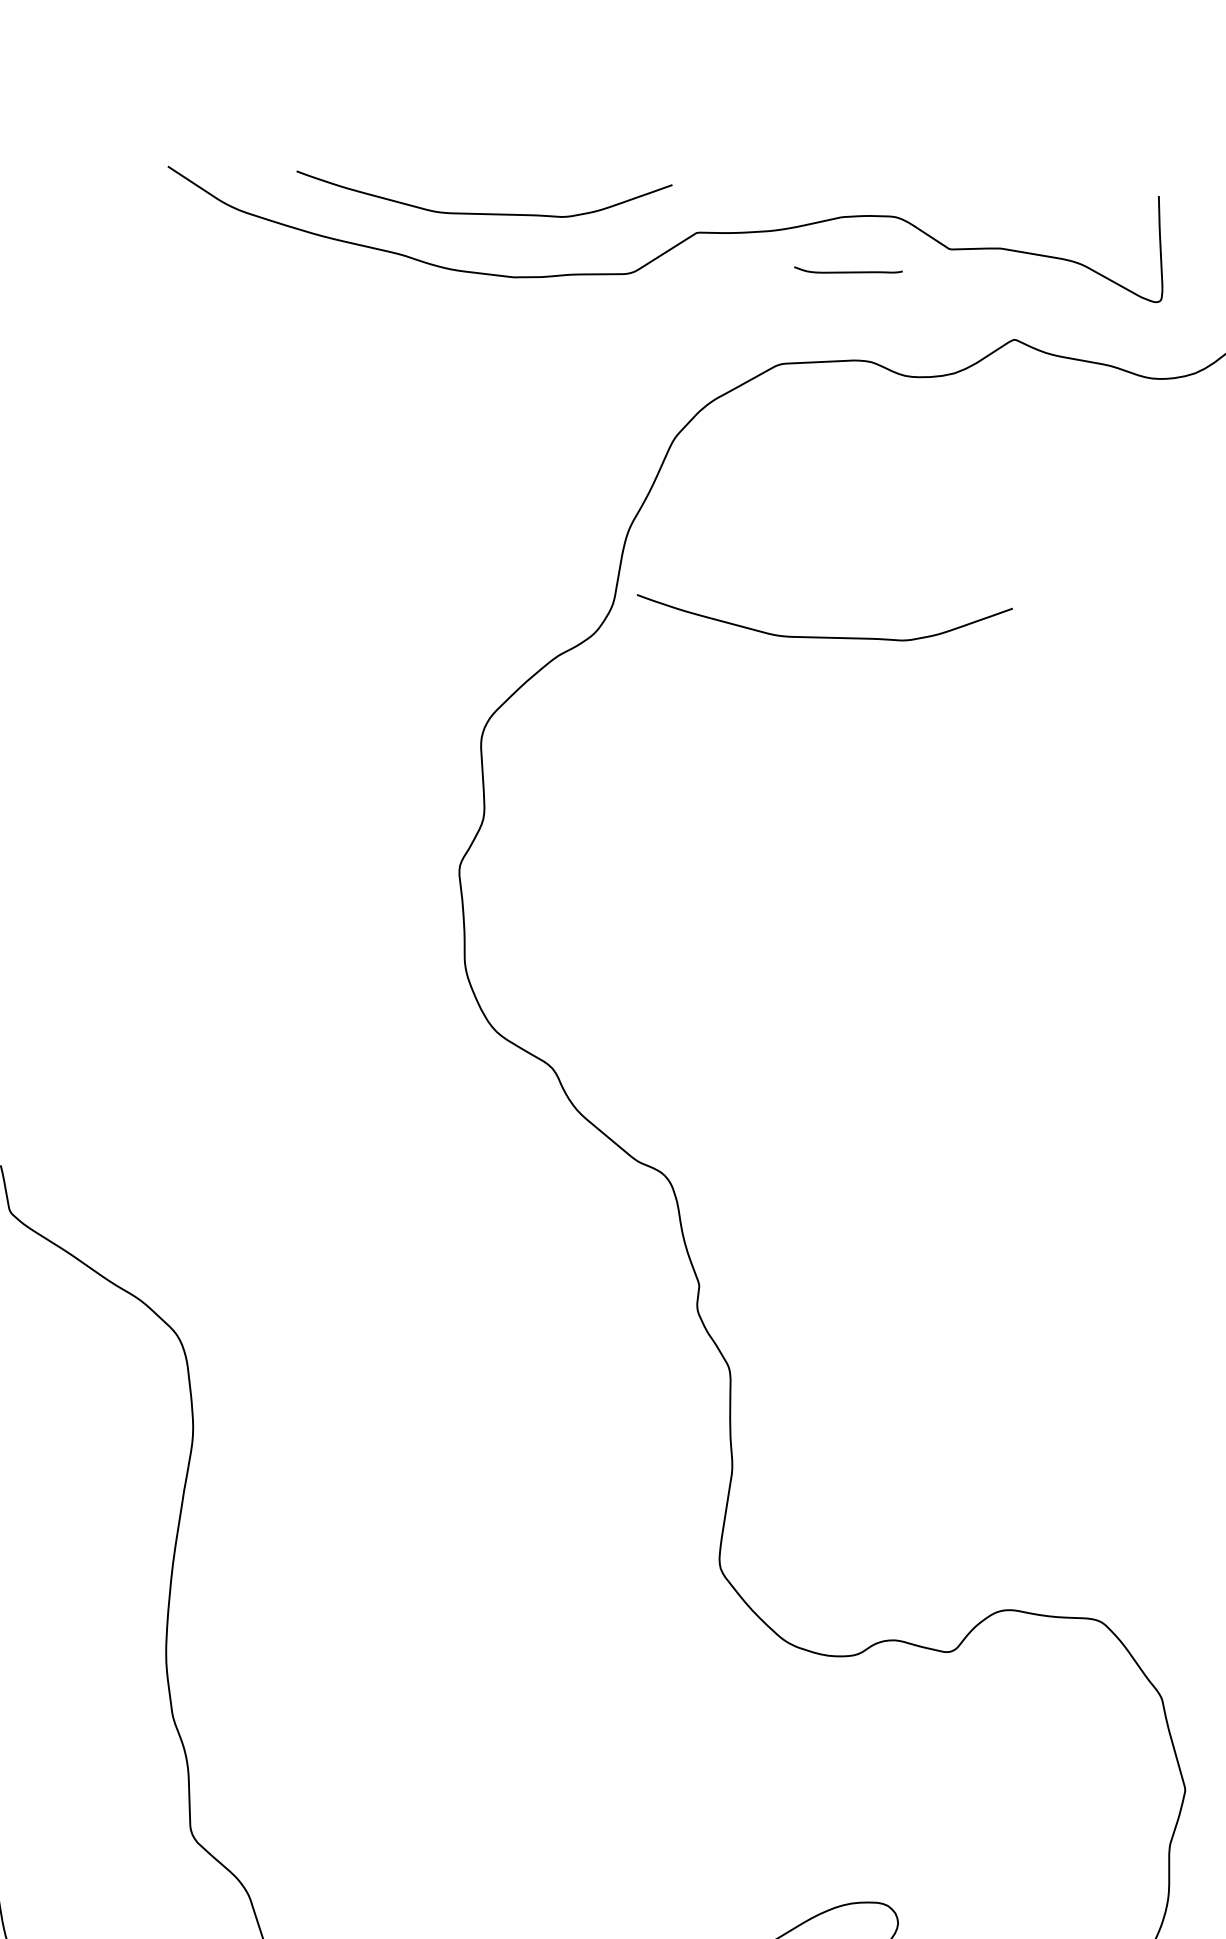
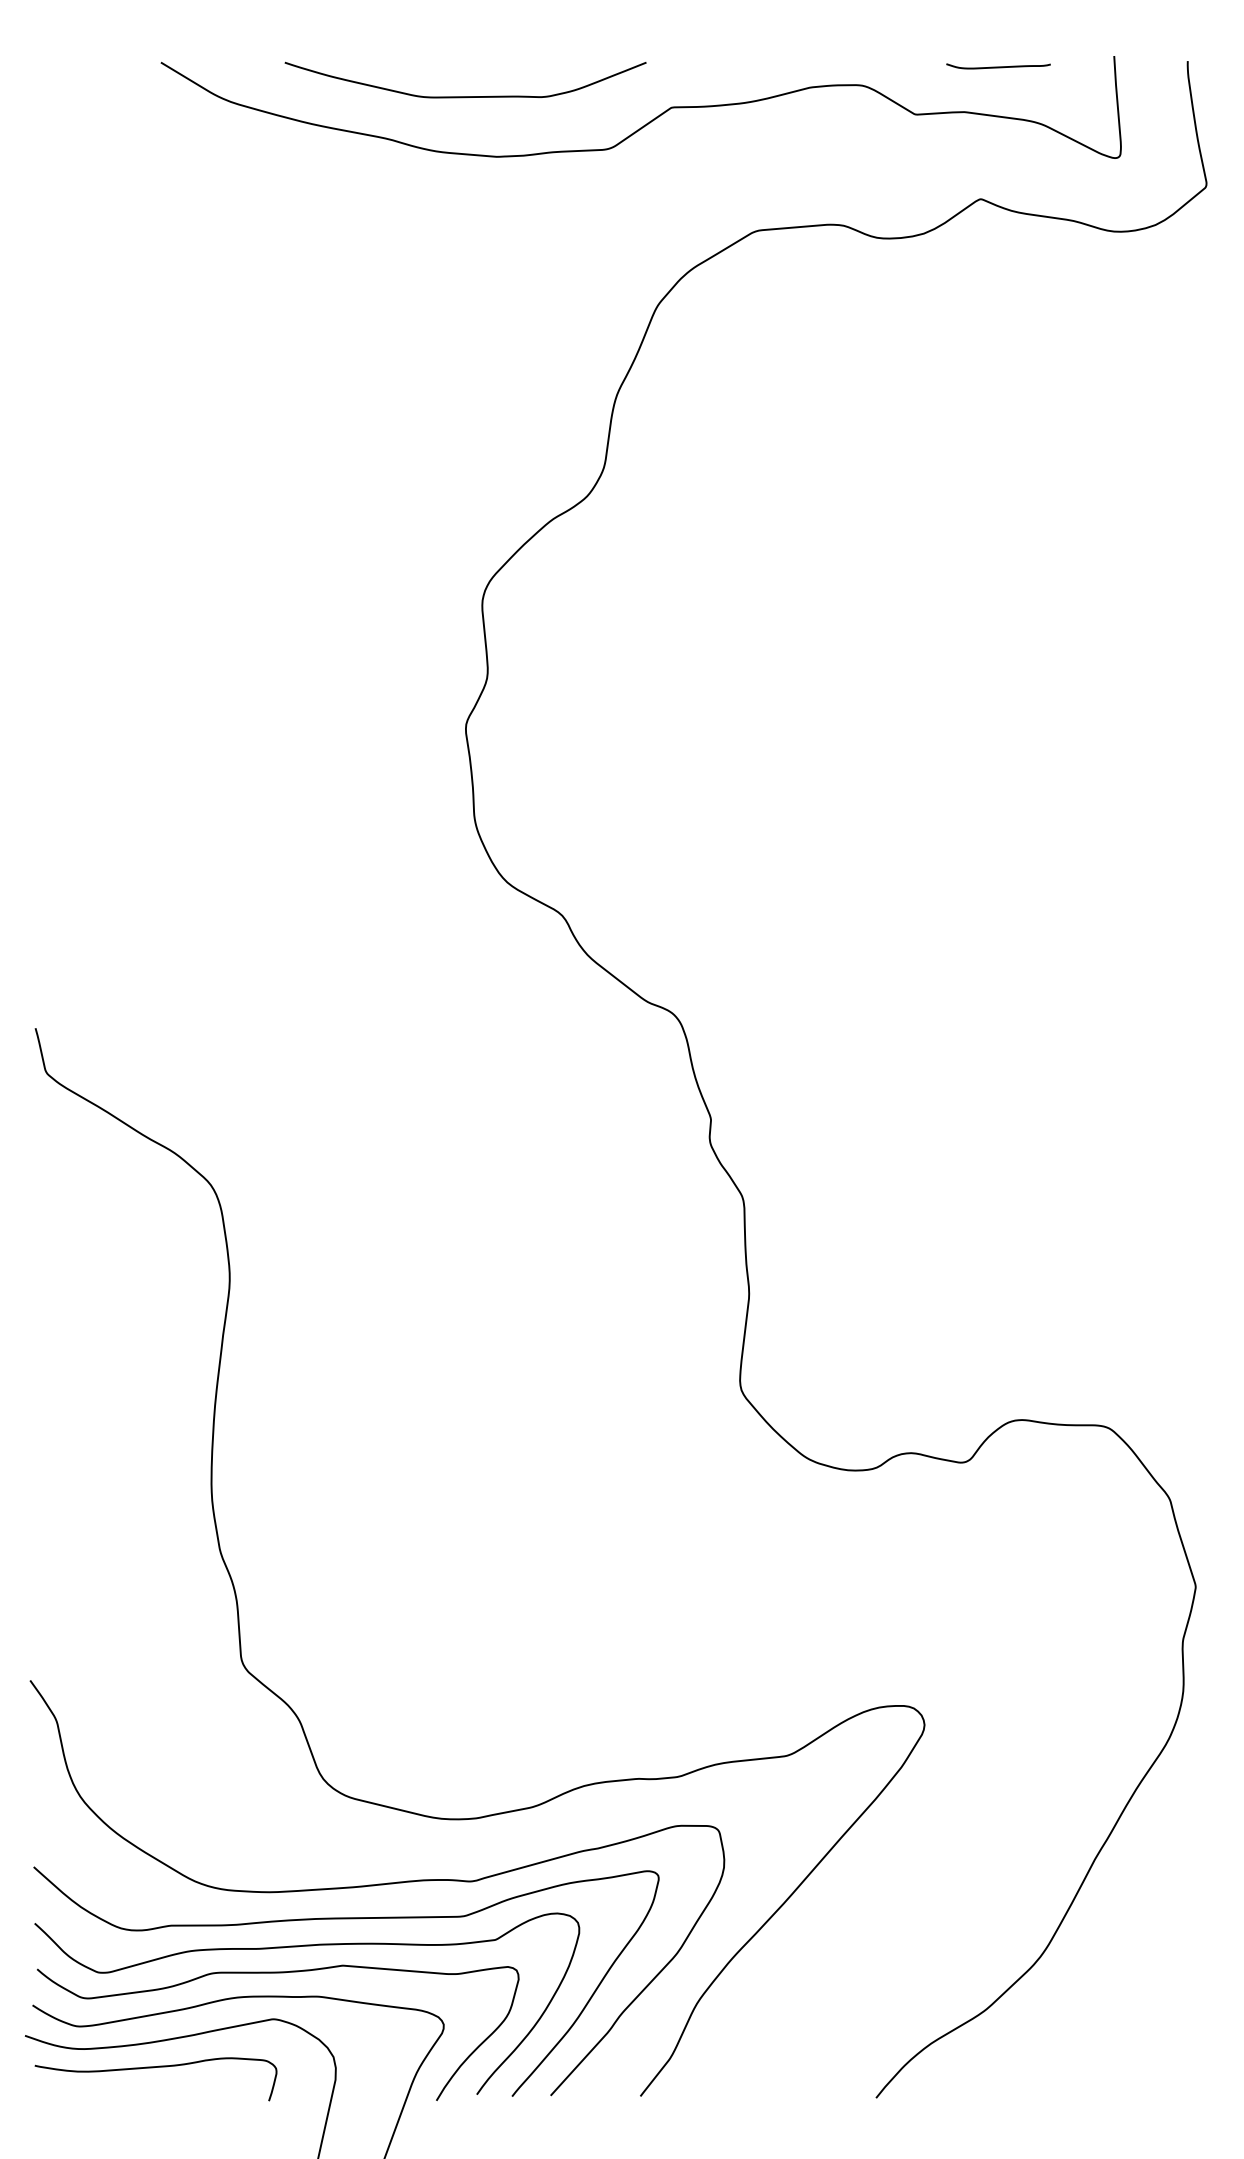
curve: (848, 271) -> (998, 66), moved
curve: (823, 636) -> (807, 491), removed

